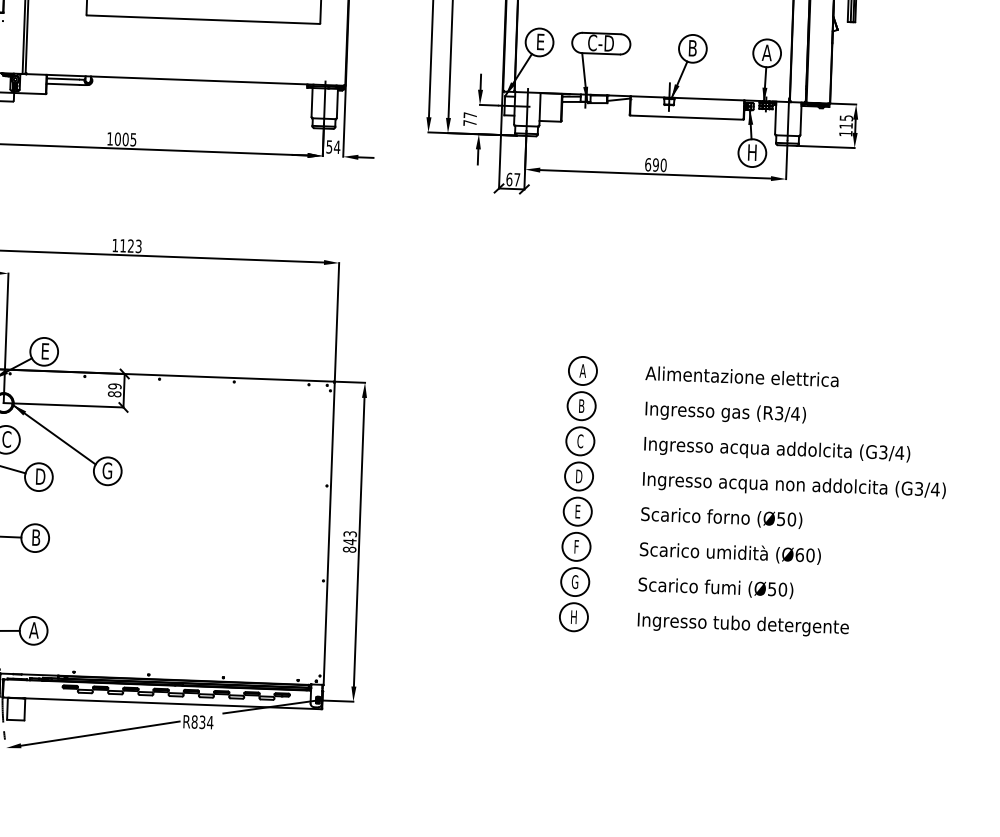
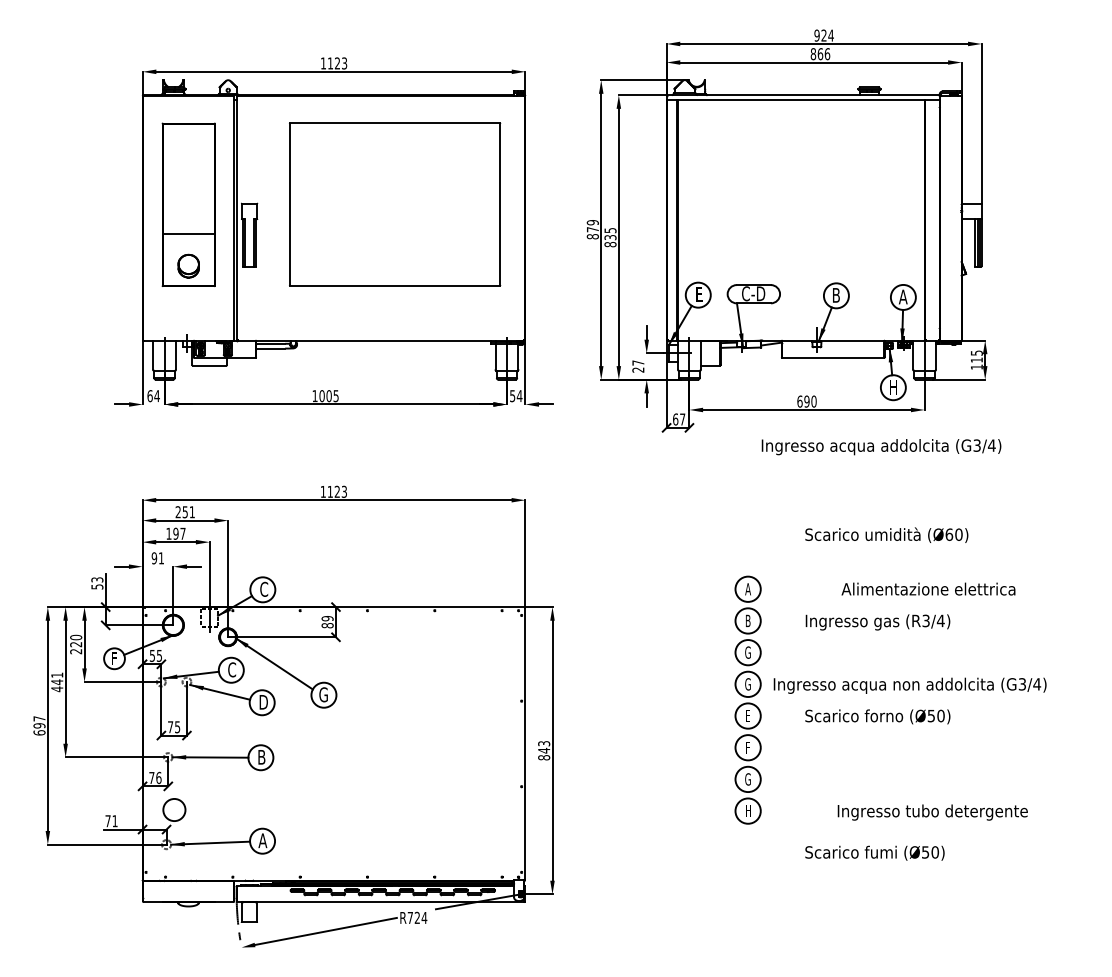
text: (470, 122) -> (638, 369), 77 -> 27
text: (46, 350) -> (264, 588), E -> C
text: (742, 375) -> (928, 588), moved
text: (579, 441) -> (747, 652), C -> G
text: (777, 450) -> (881, 447), moved
text: (579, 476) -> (748, 684), D -> G
text: (793, 485) -> (909, 685), moved
text: (730, 552) -> (886, 534), moved
text: (715, 587) -> (874, 852), moved
text: (742, 624) -> (932, 812), moved
text: (198, 721) -> (413, 917), R834 -> R724

